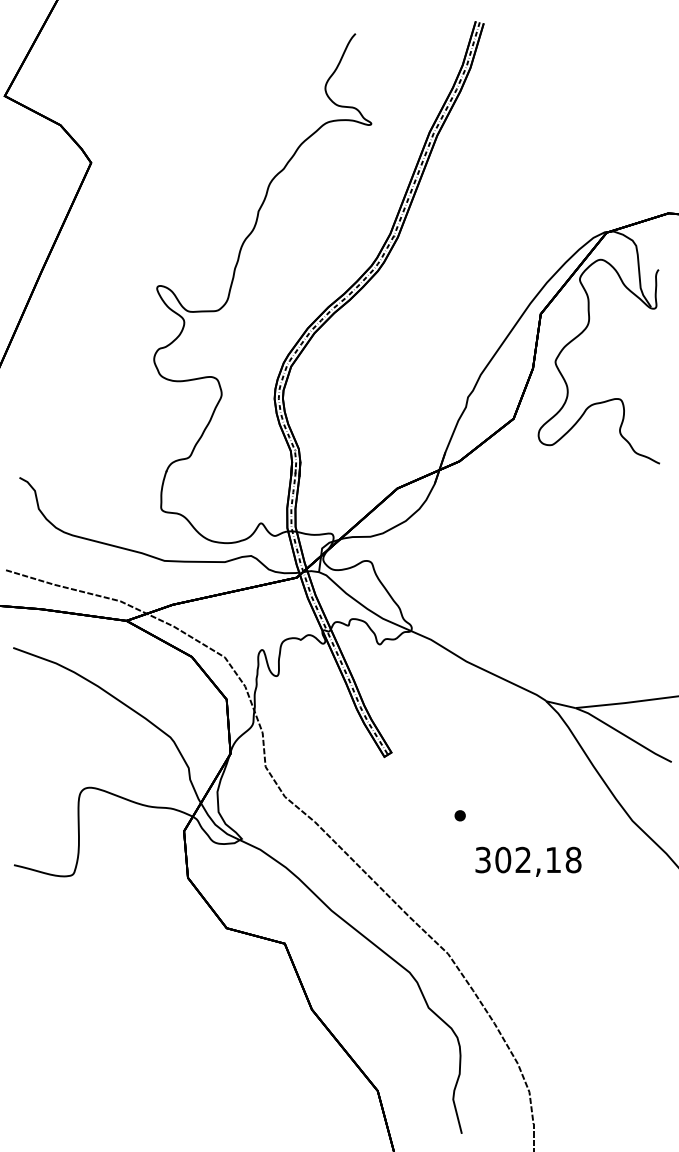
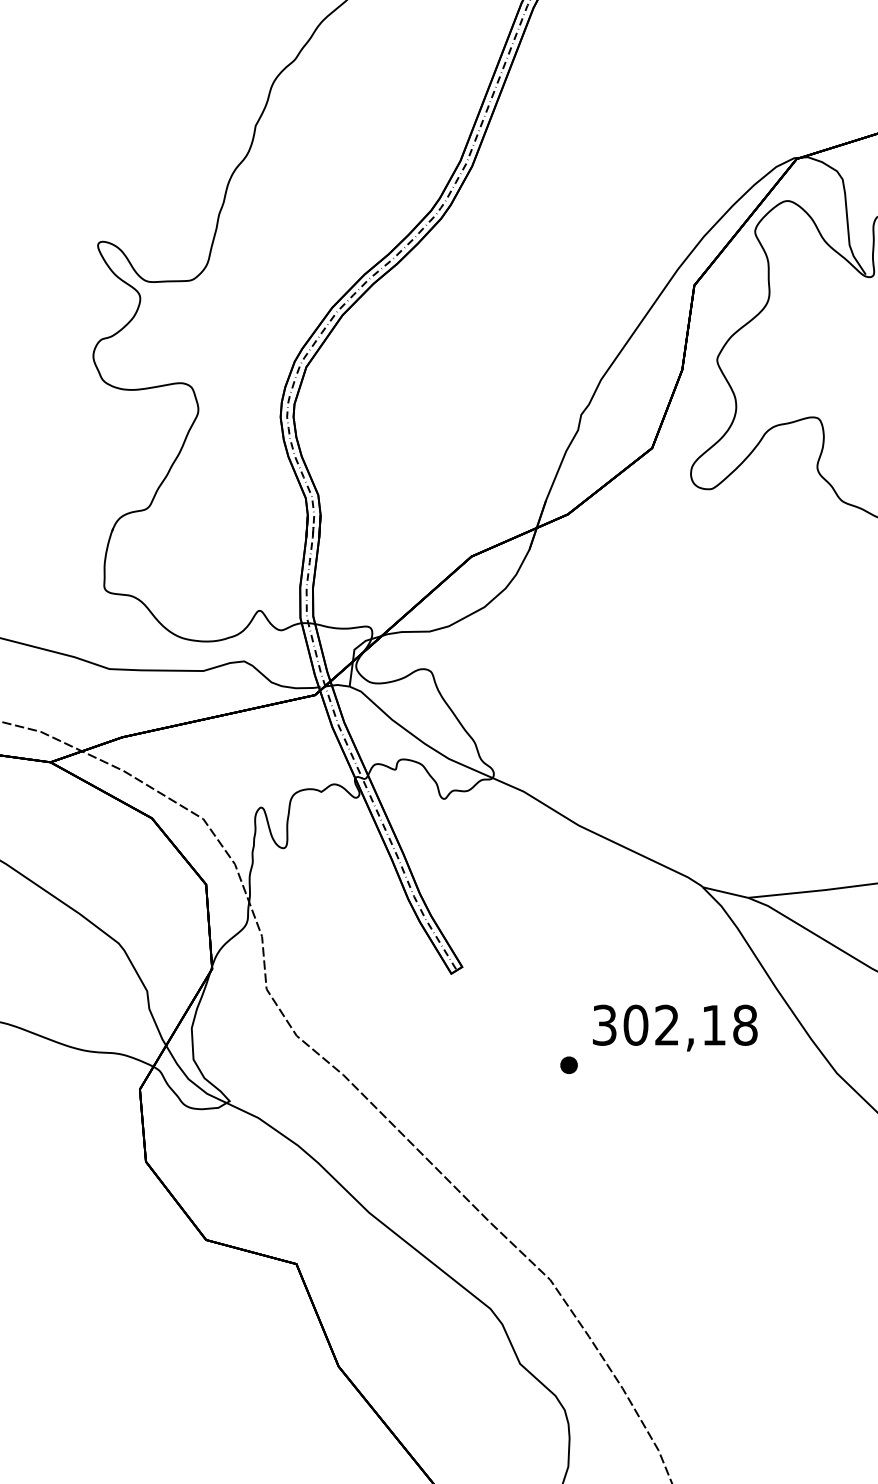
text: (528, 861) -> (675, 1027), moved

